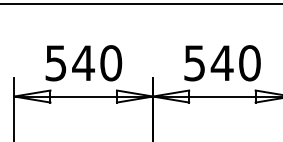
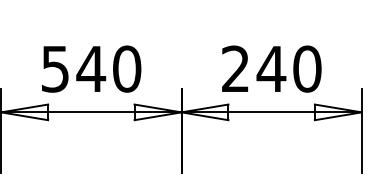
text: (194, 62) -> (235, 68), 540 -> 240

